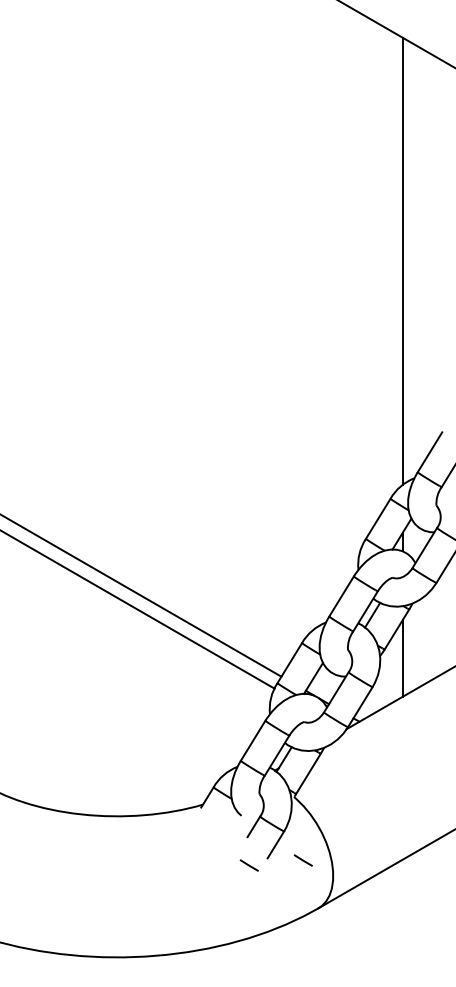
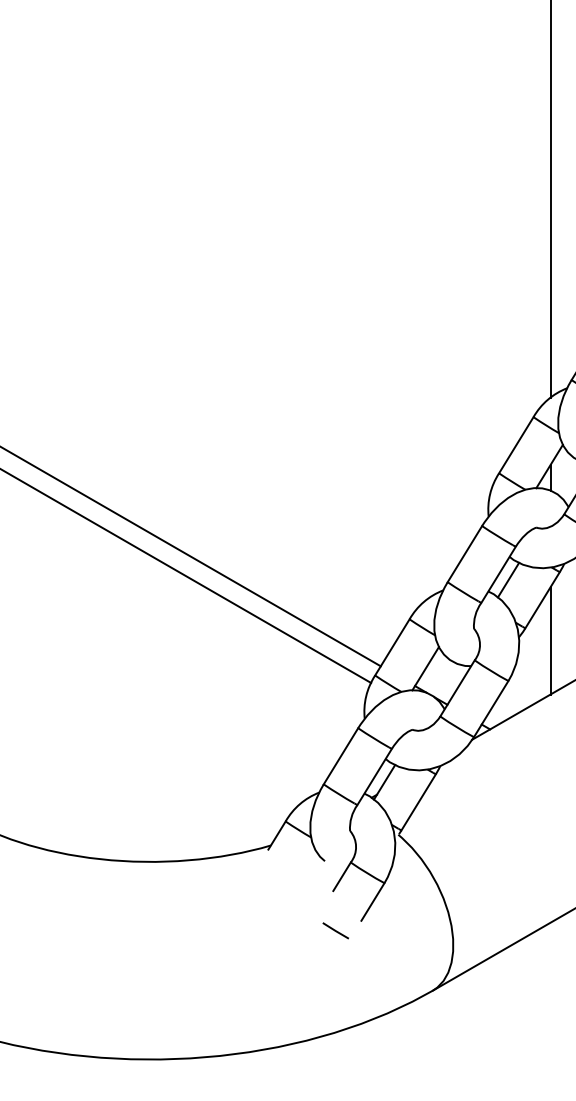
line: (302, 860) -> (410, 923), removed

